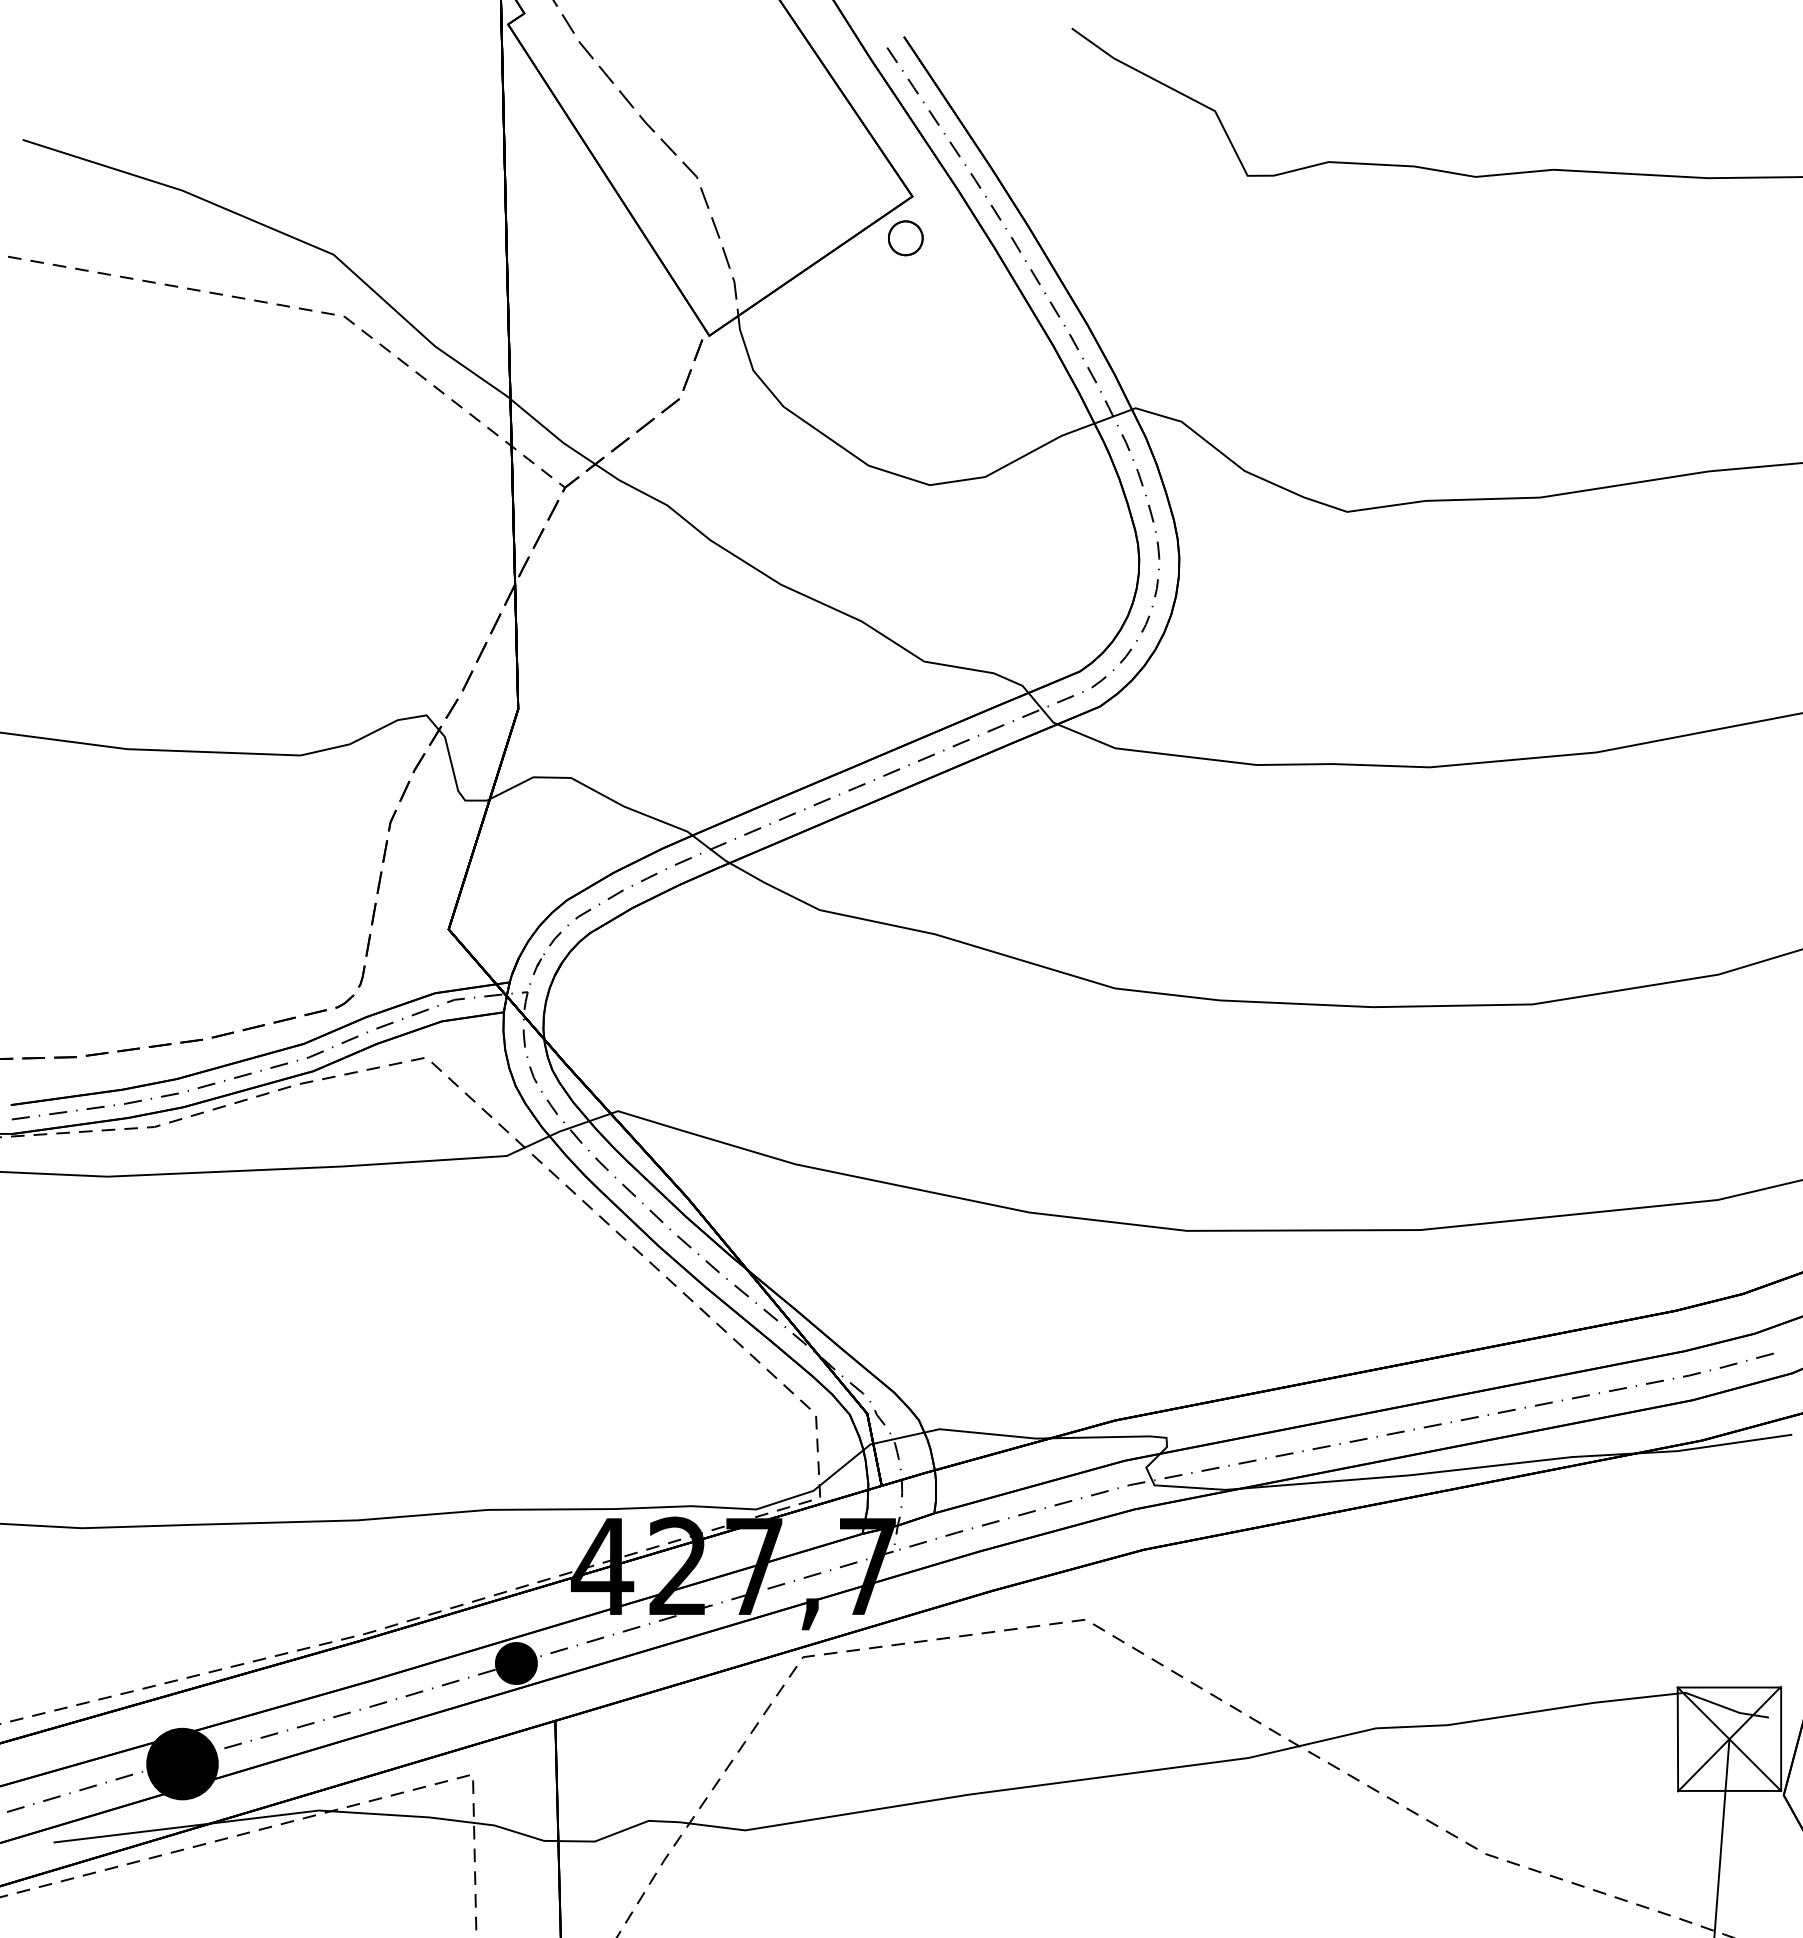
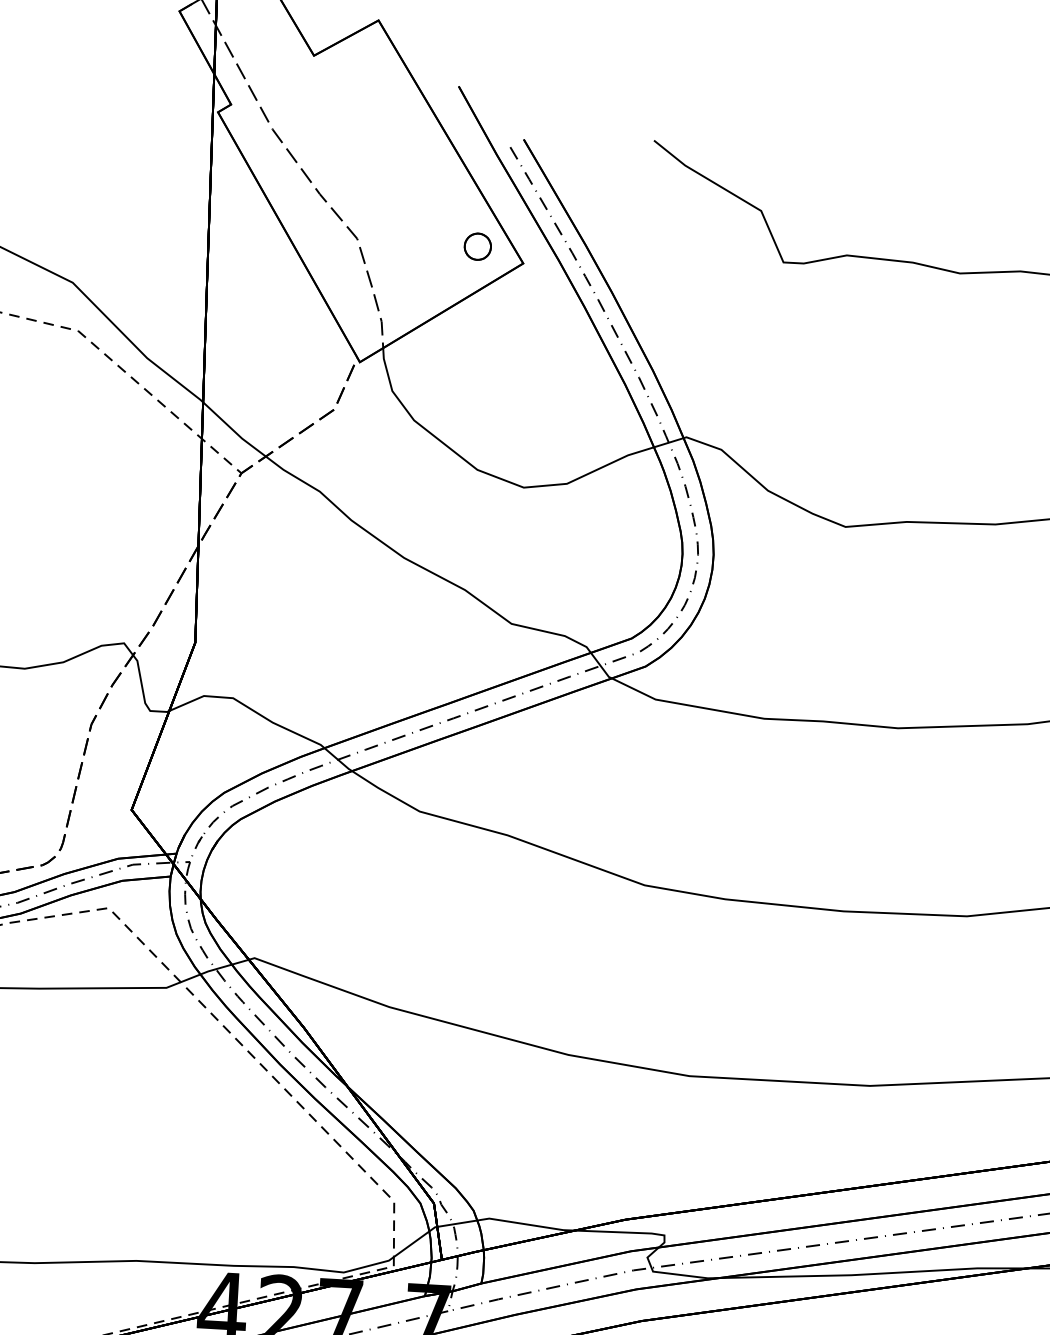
part: (905, 238) -> (477, 246), moved

